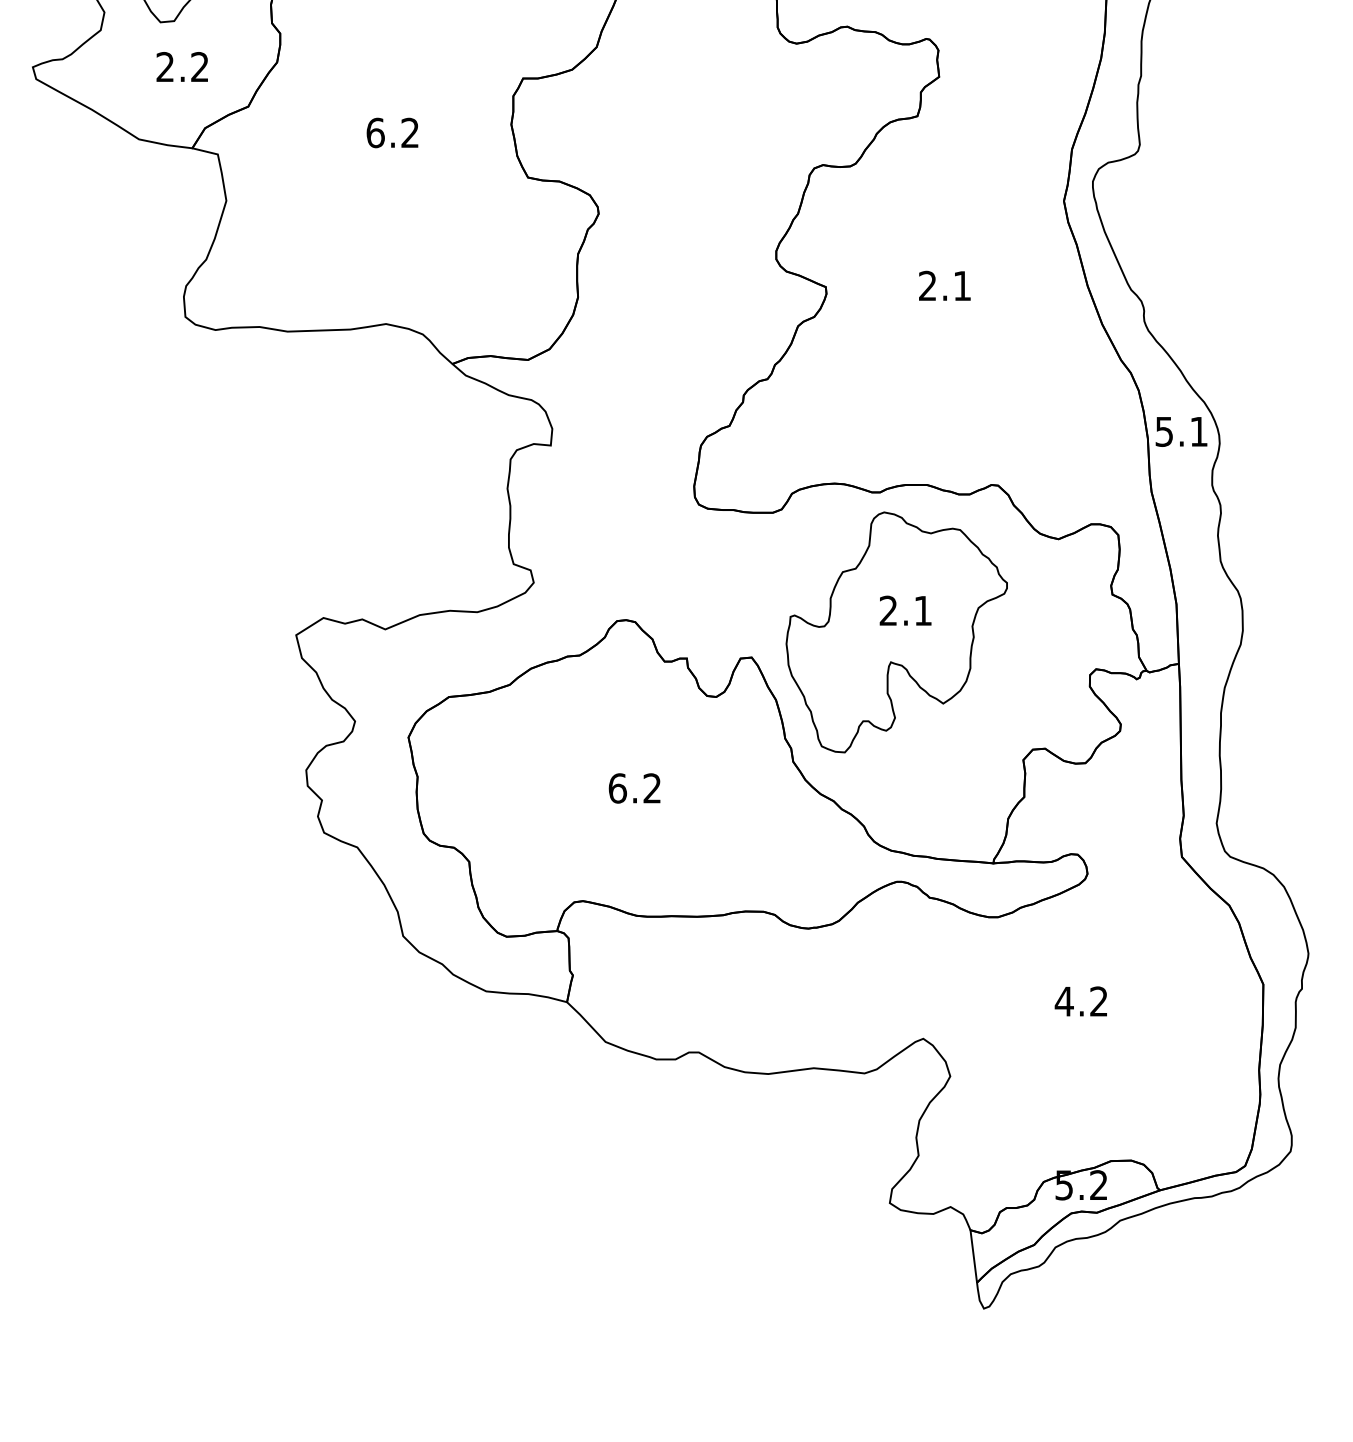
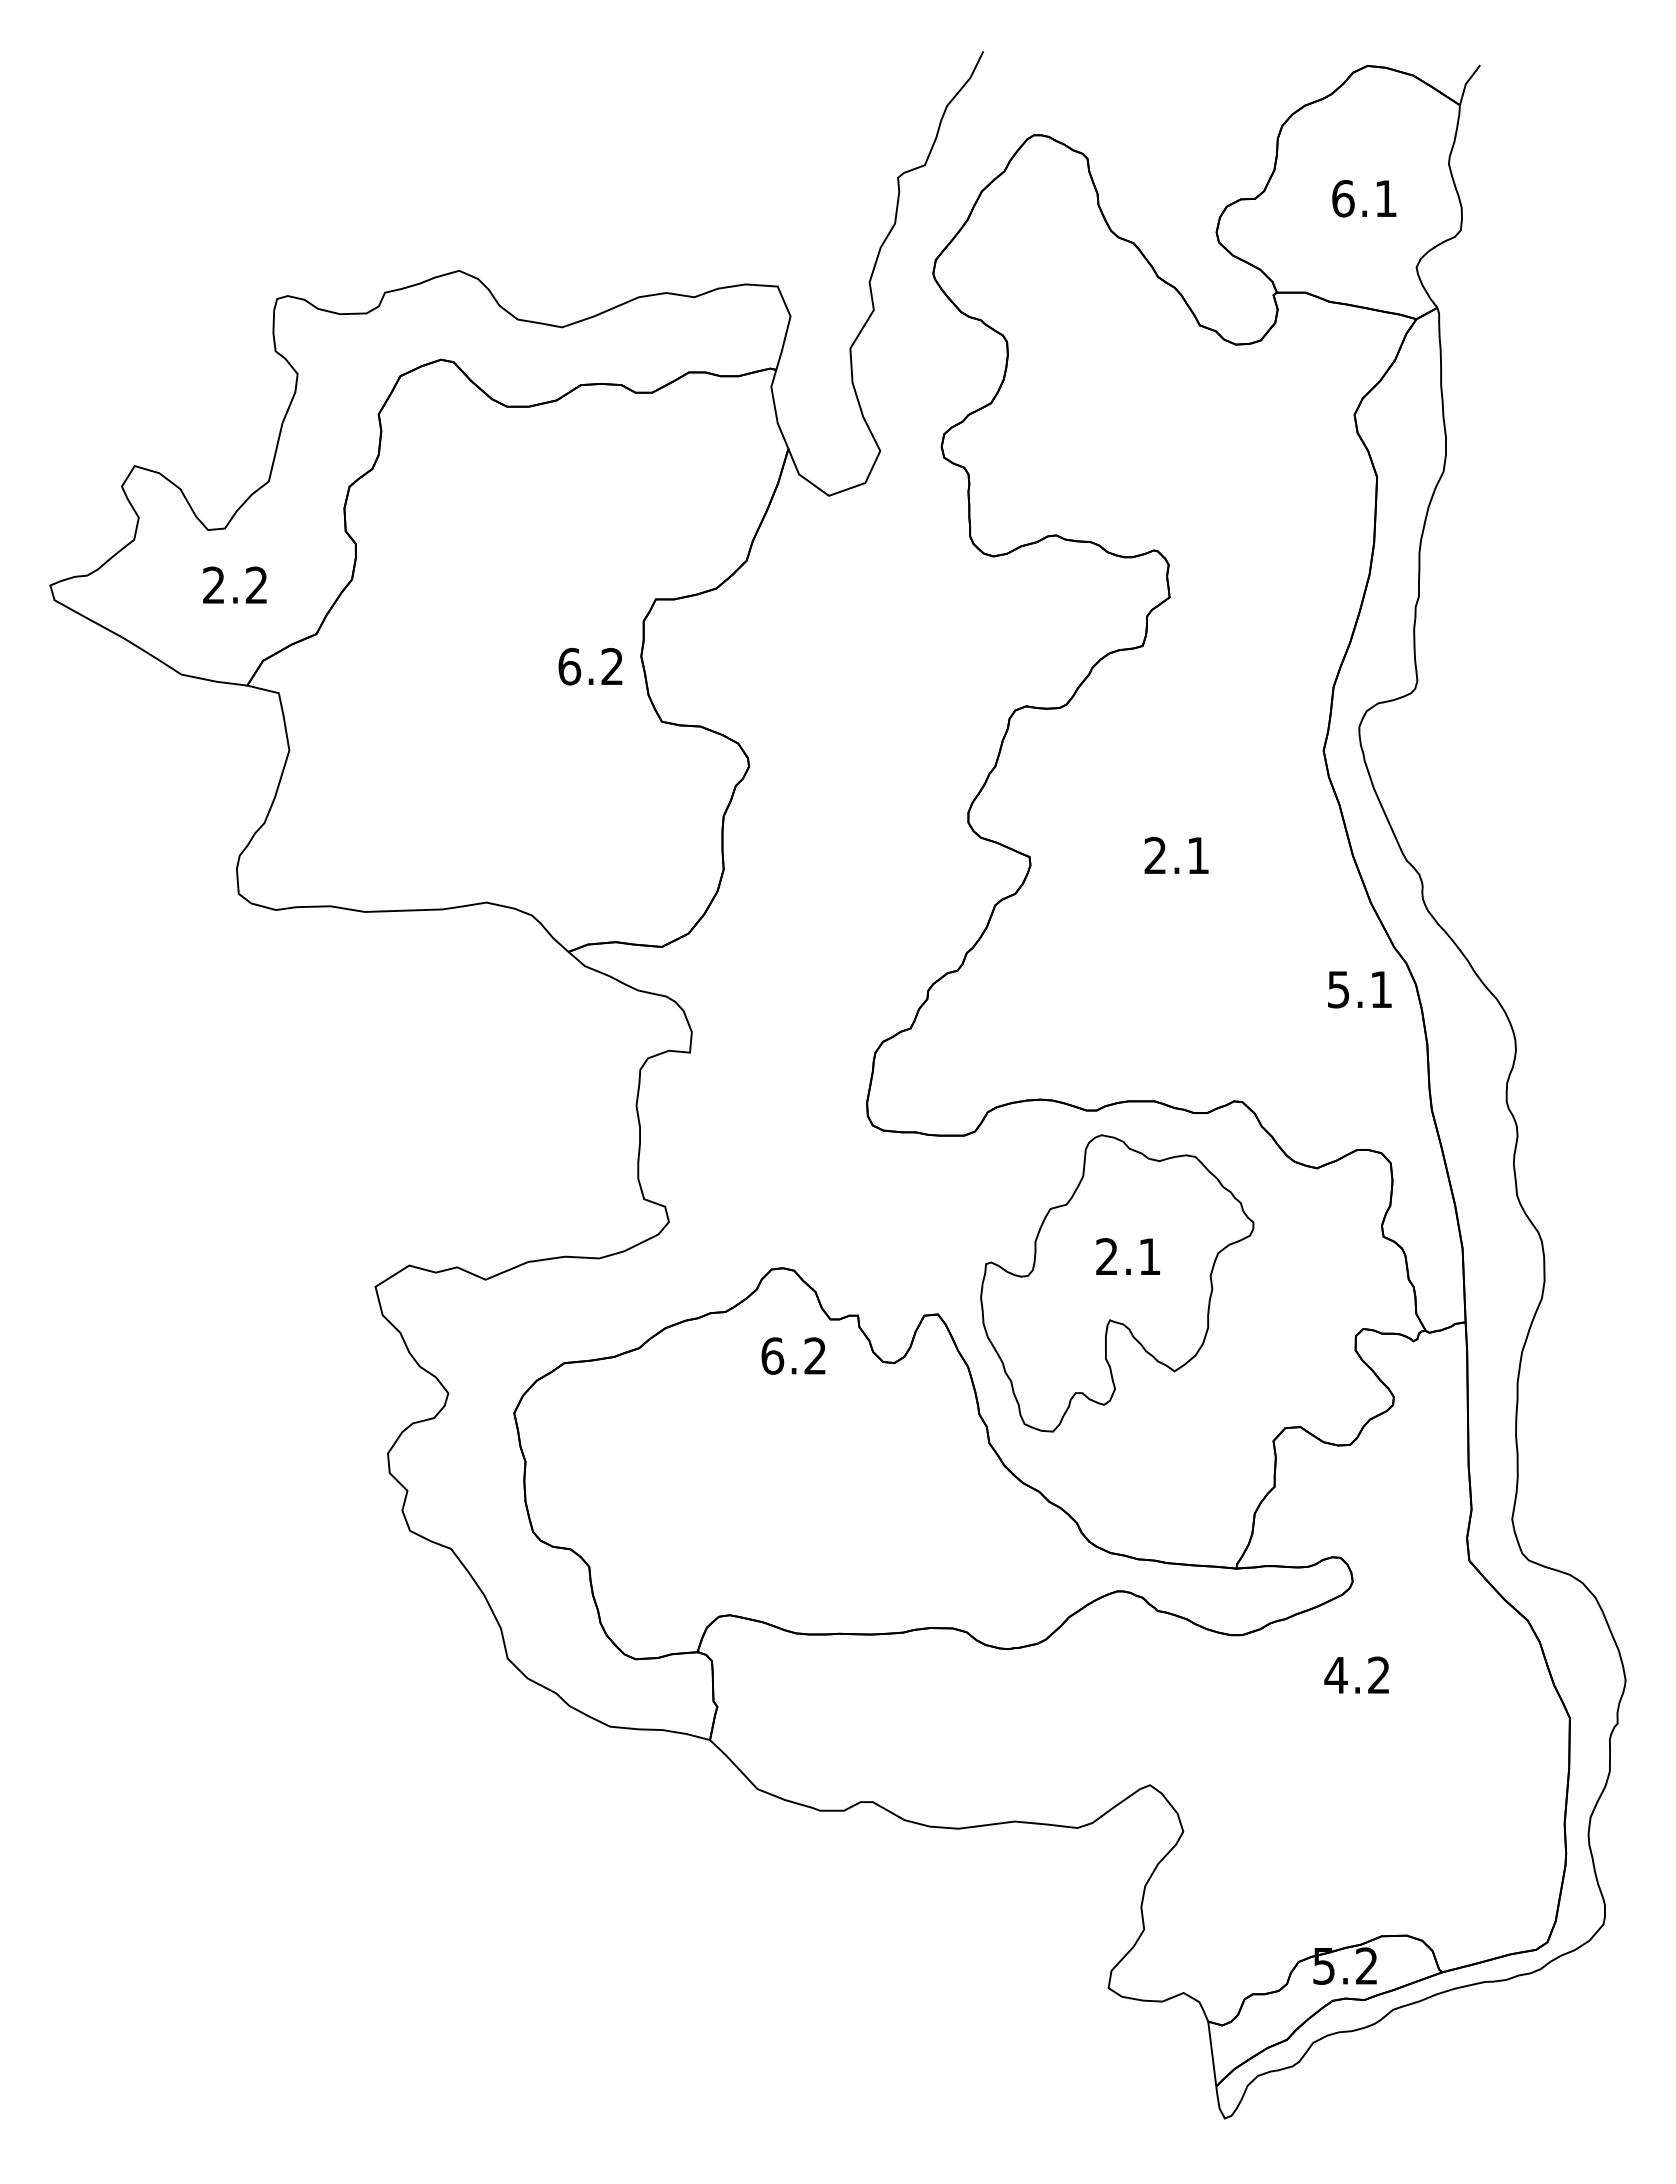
text: (392, 132) -> (590, 666), moved
text: (1181, 431) -> (1359, 989), moved
text: (634, 787) -> (793, 1355), moved
text: (1080, 1000) -> (1356, 1674), moved

